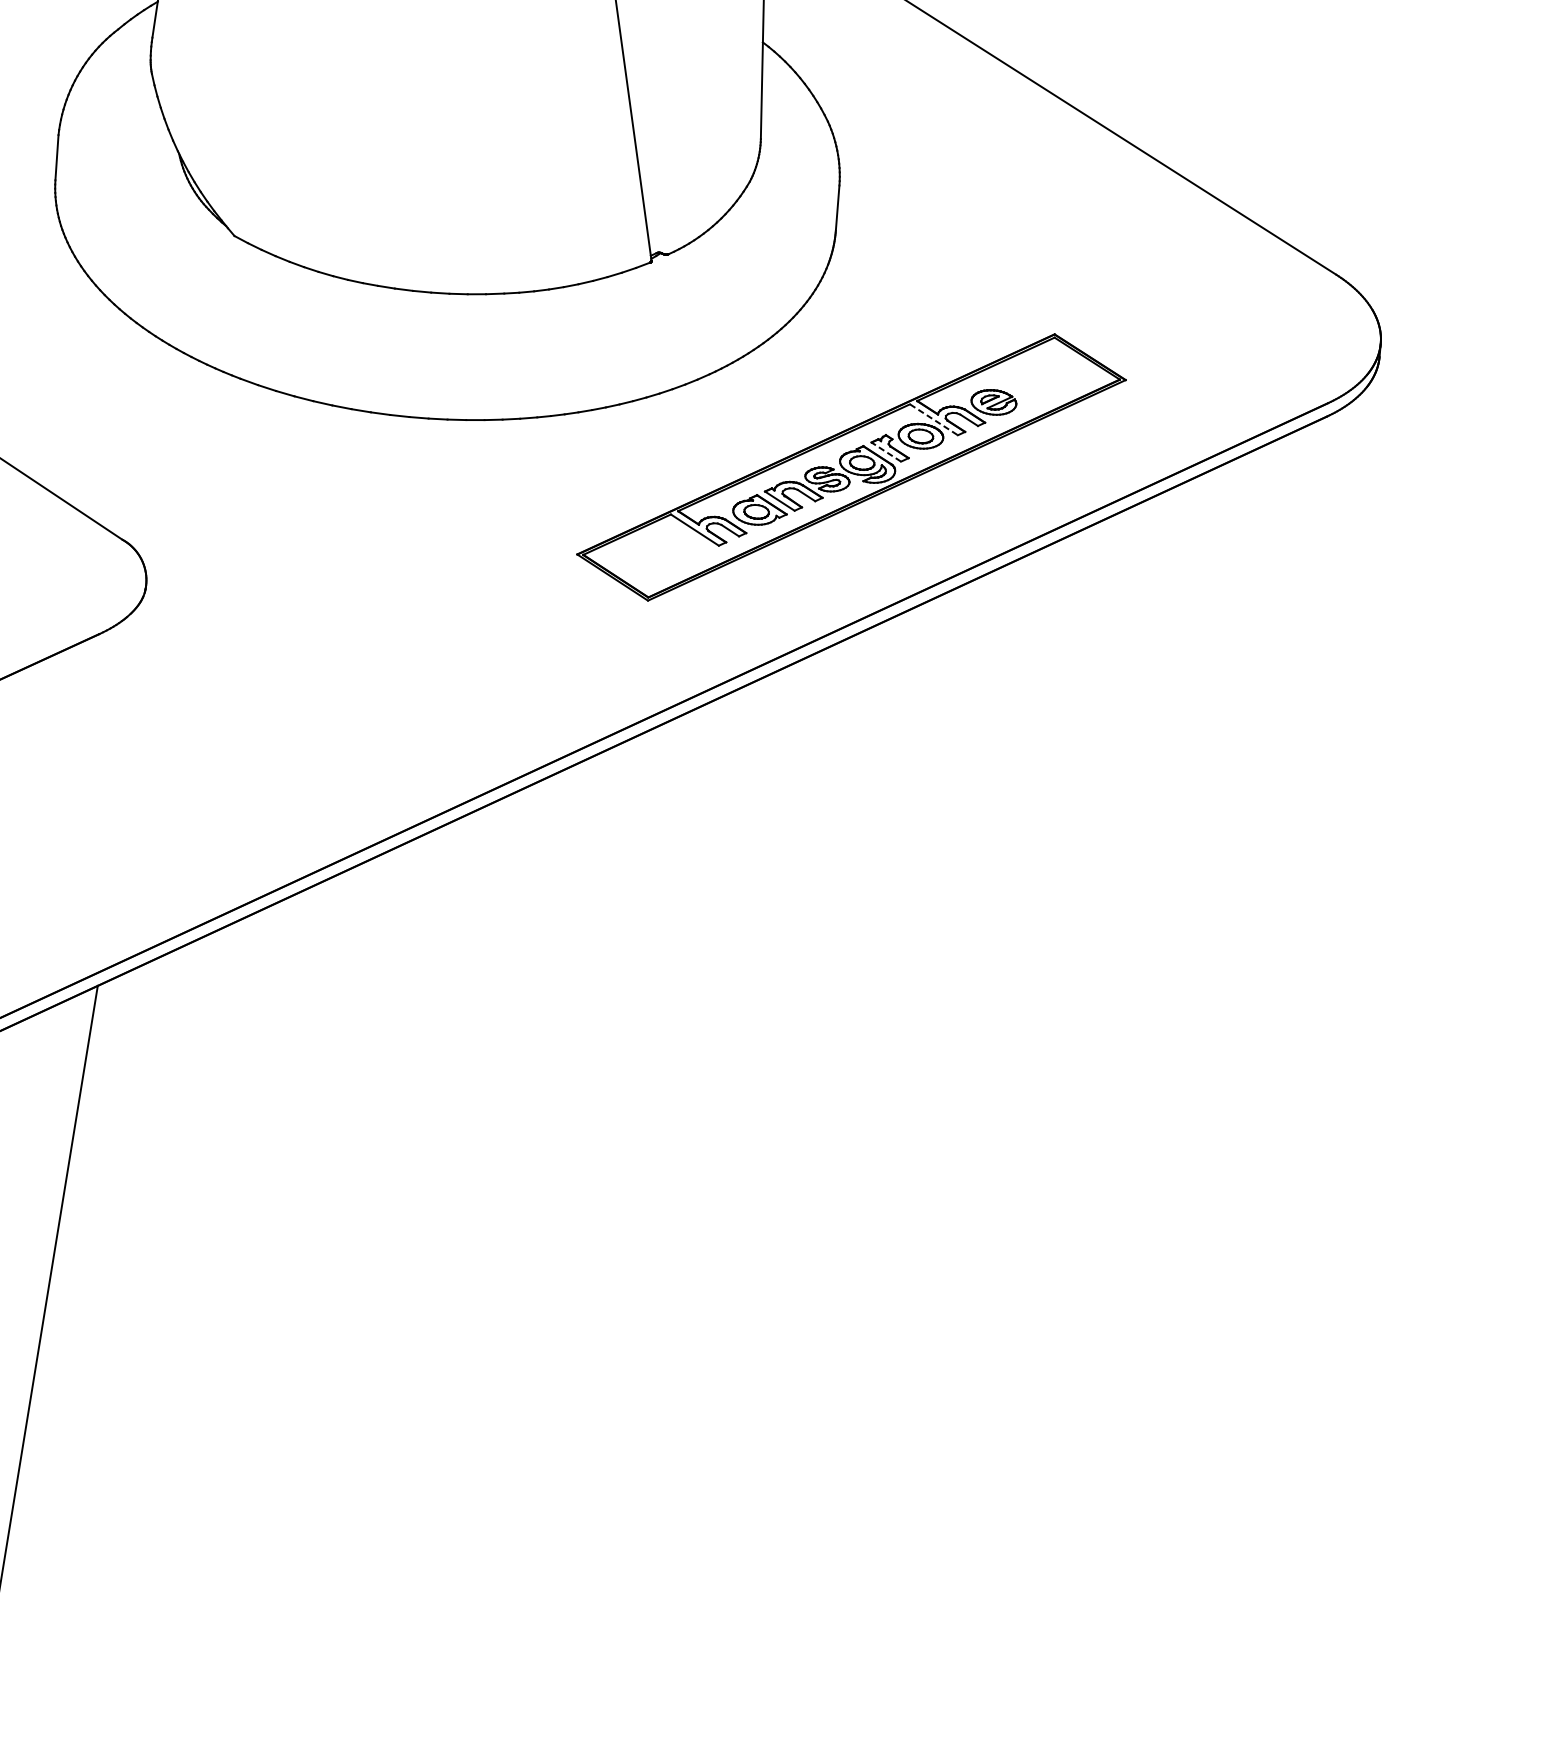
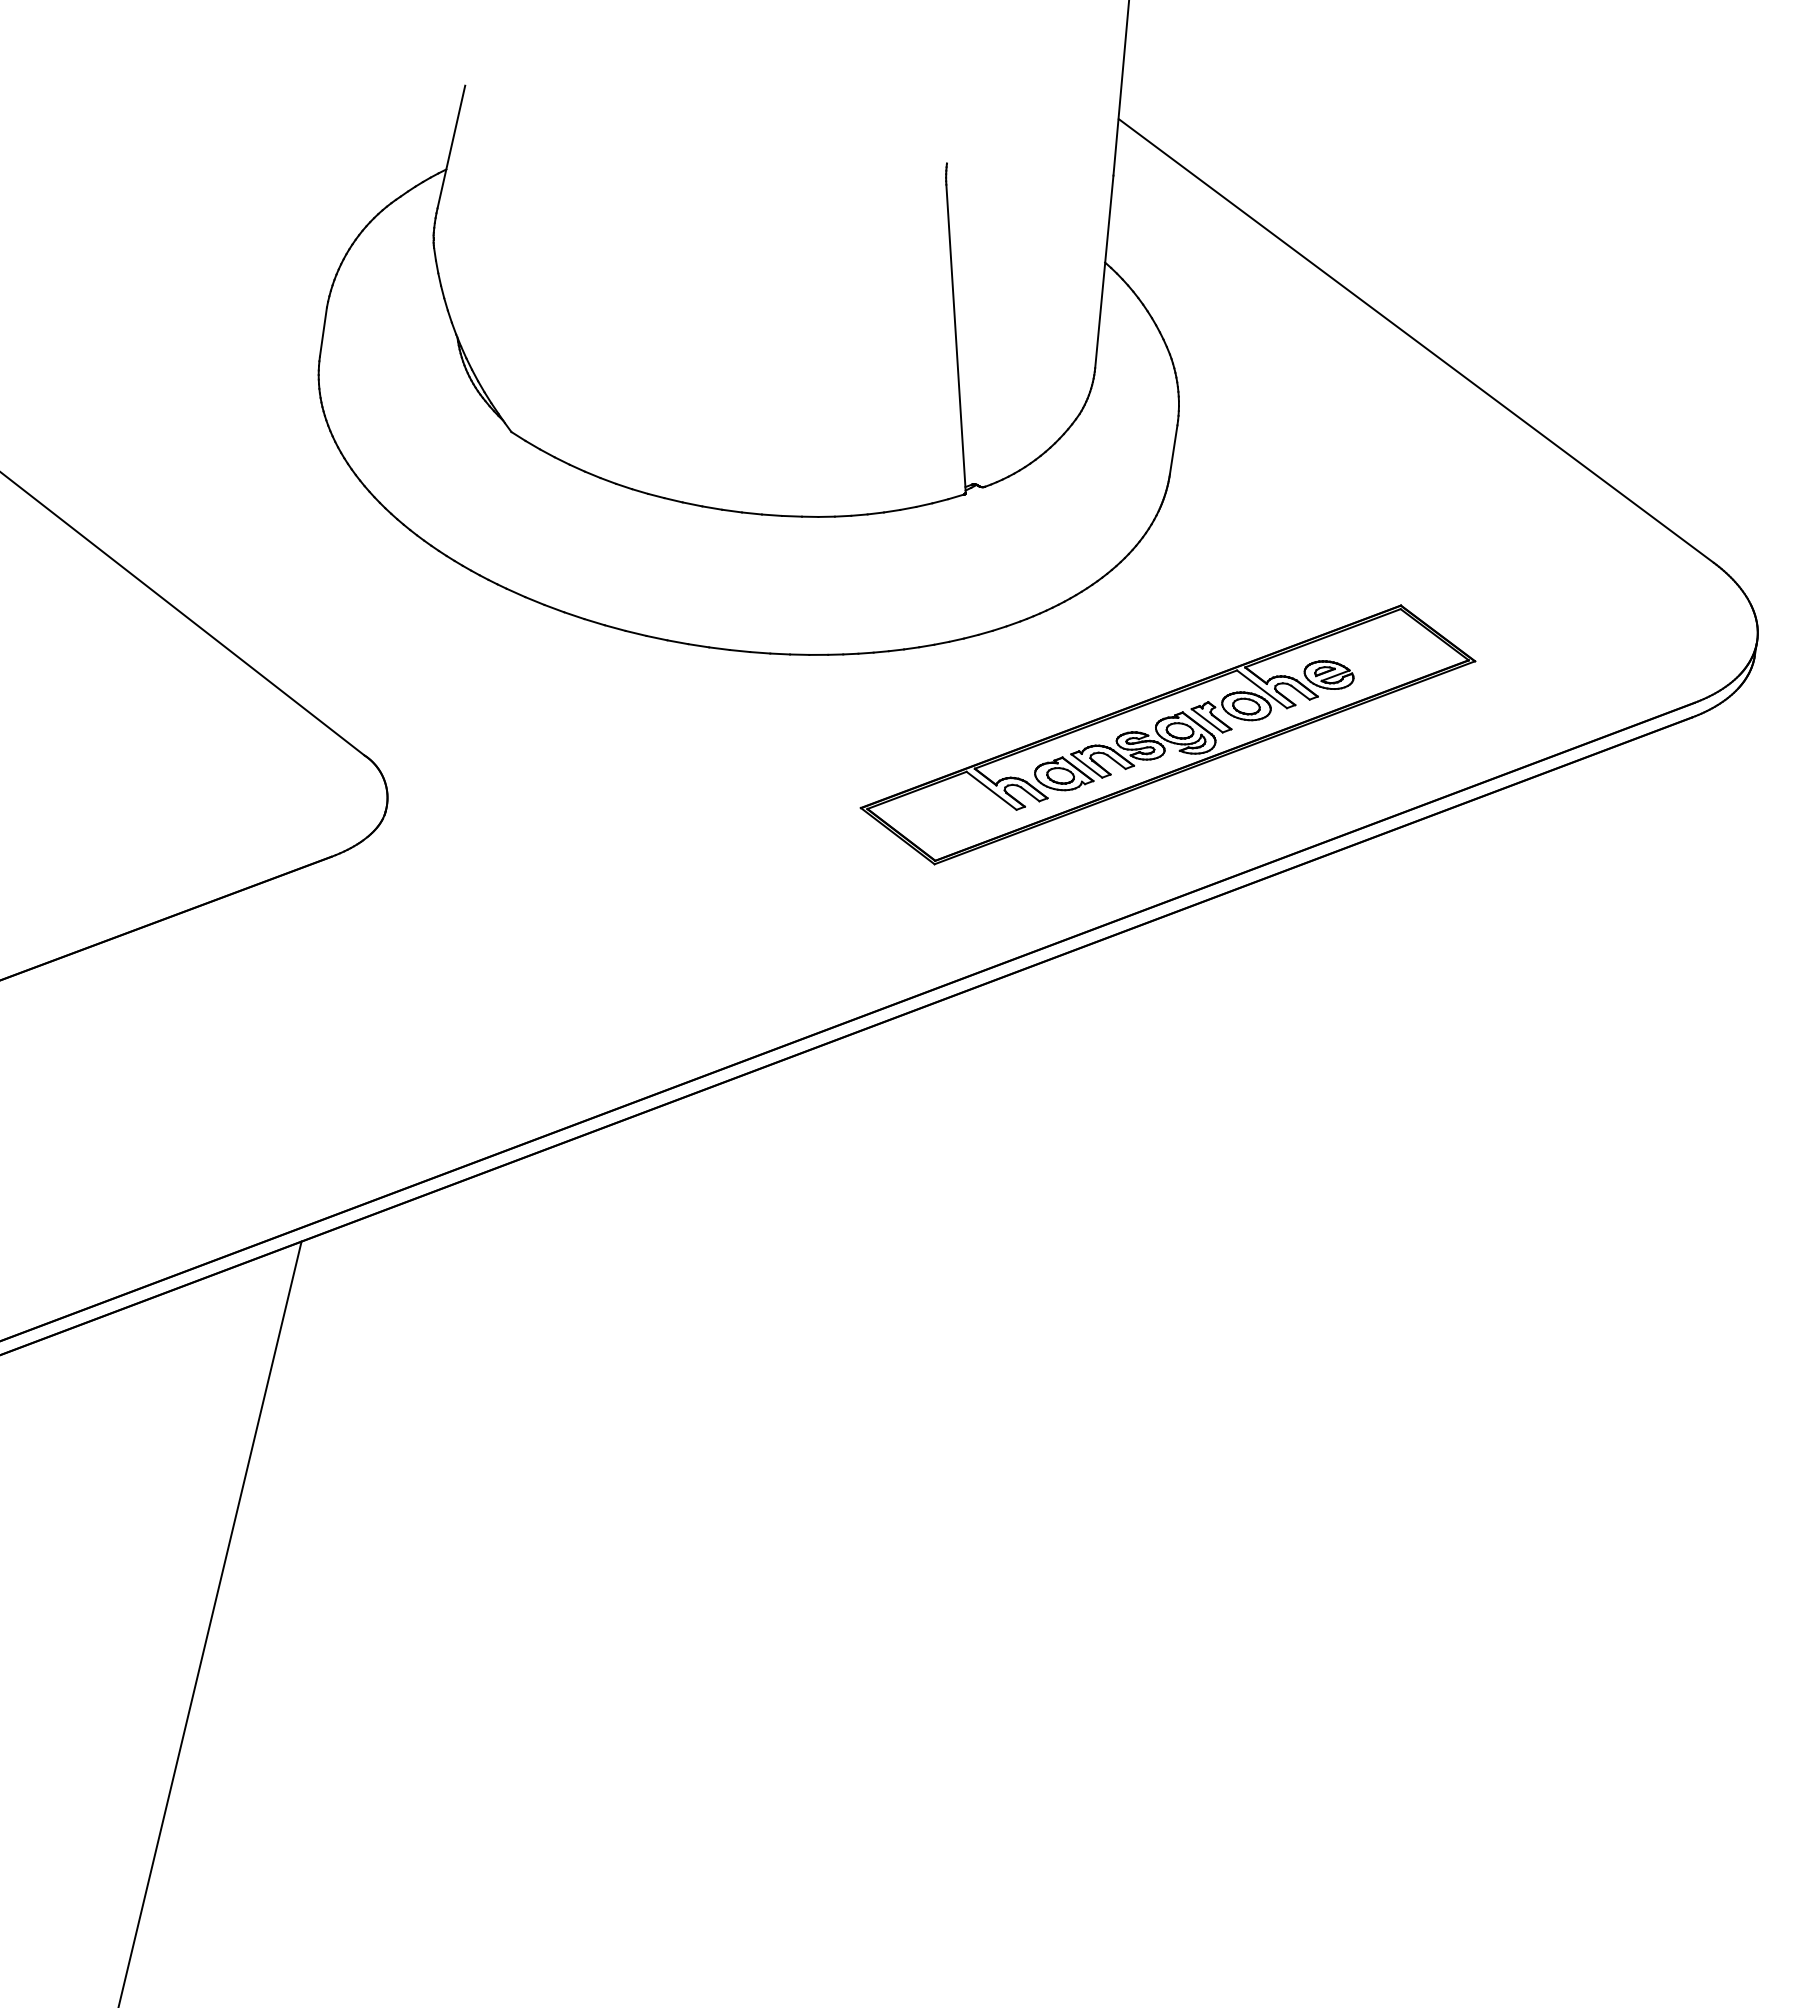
line: (934, 419) -> (1262, 689), dashed -> solid
line: (885, 451) -> (1206, 720), dashed -> solid

